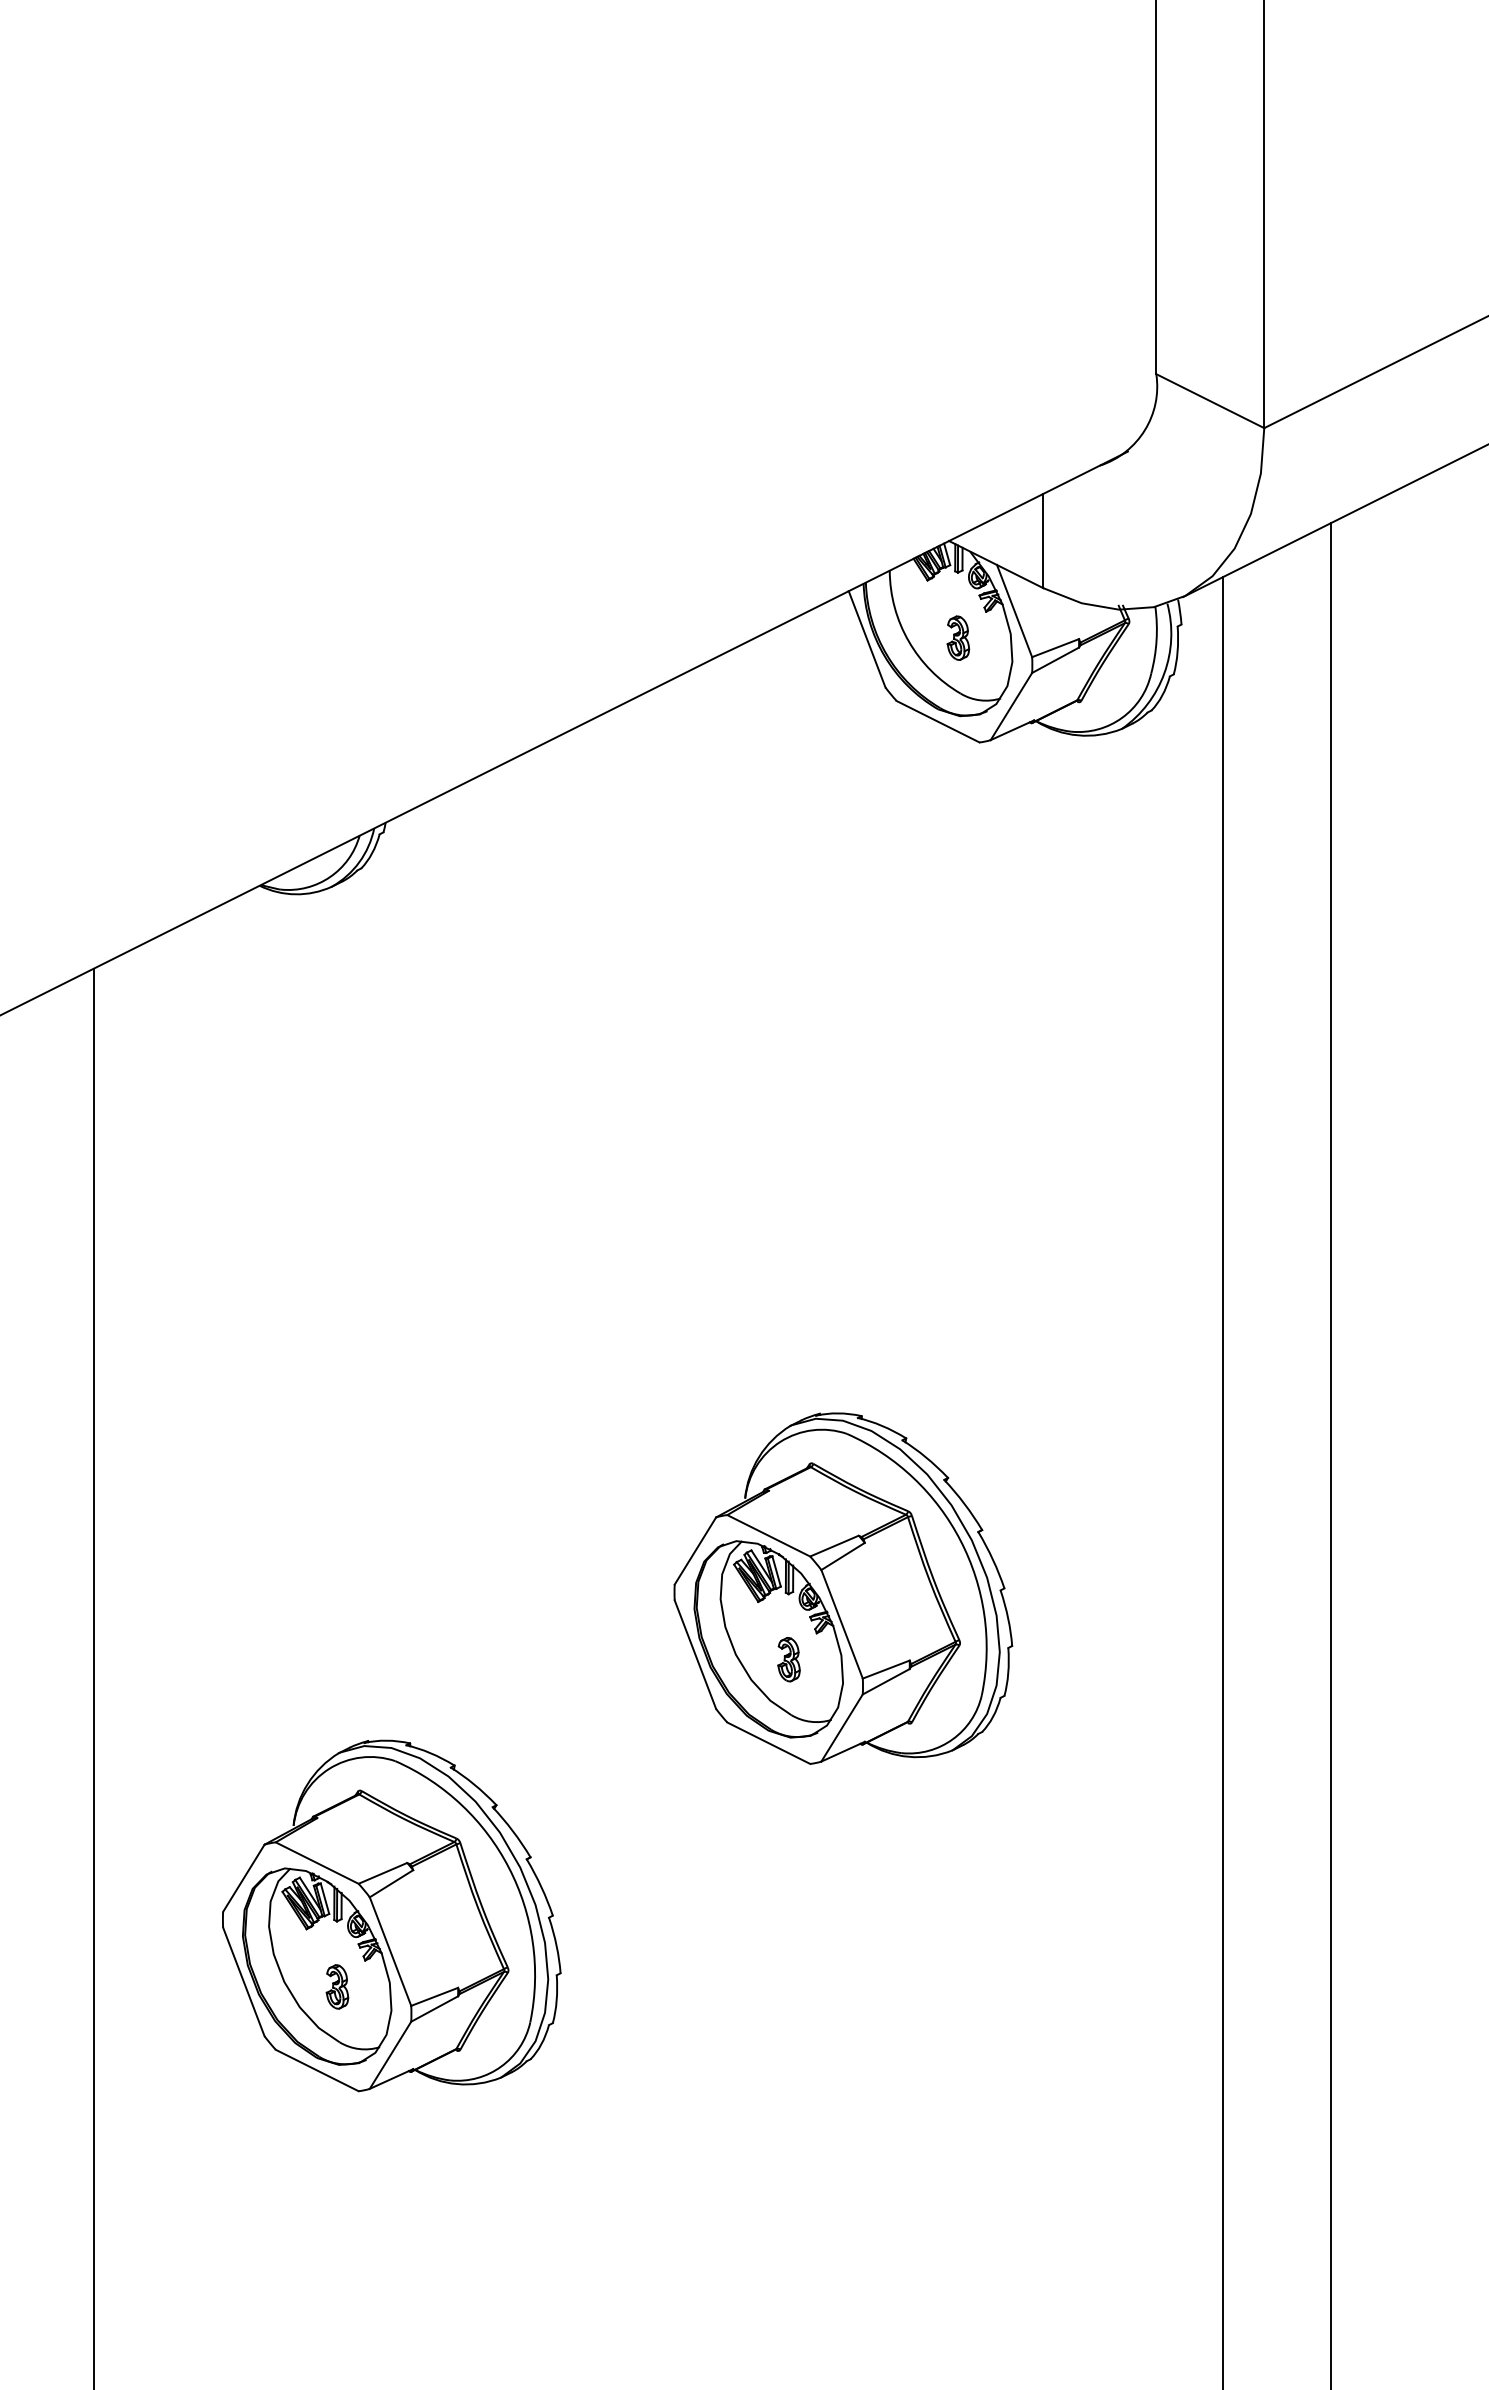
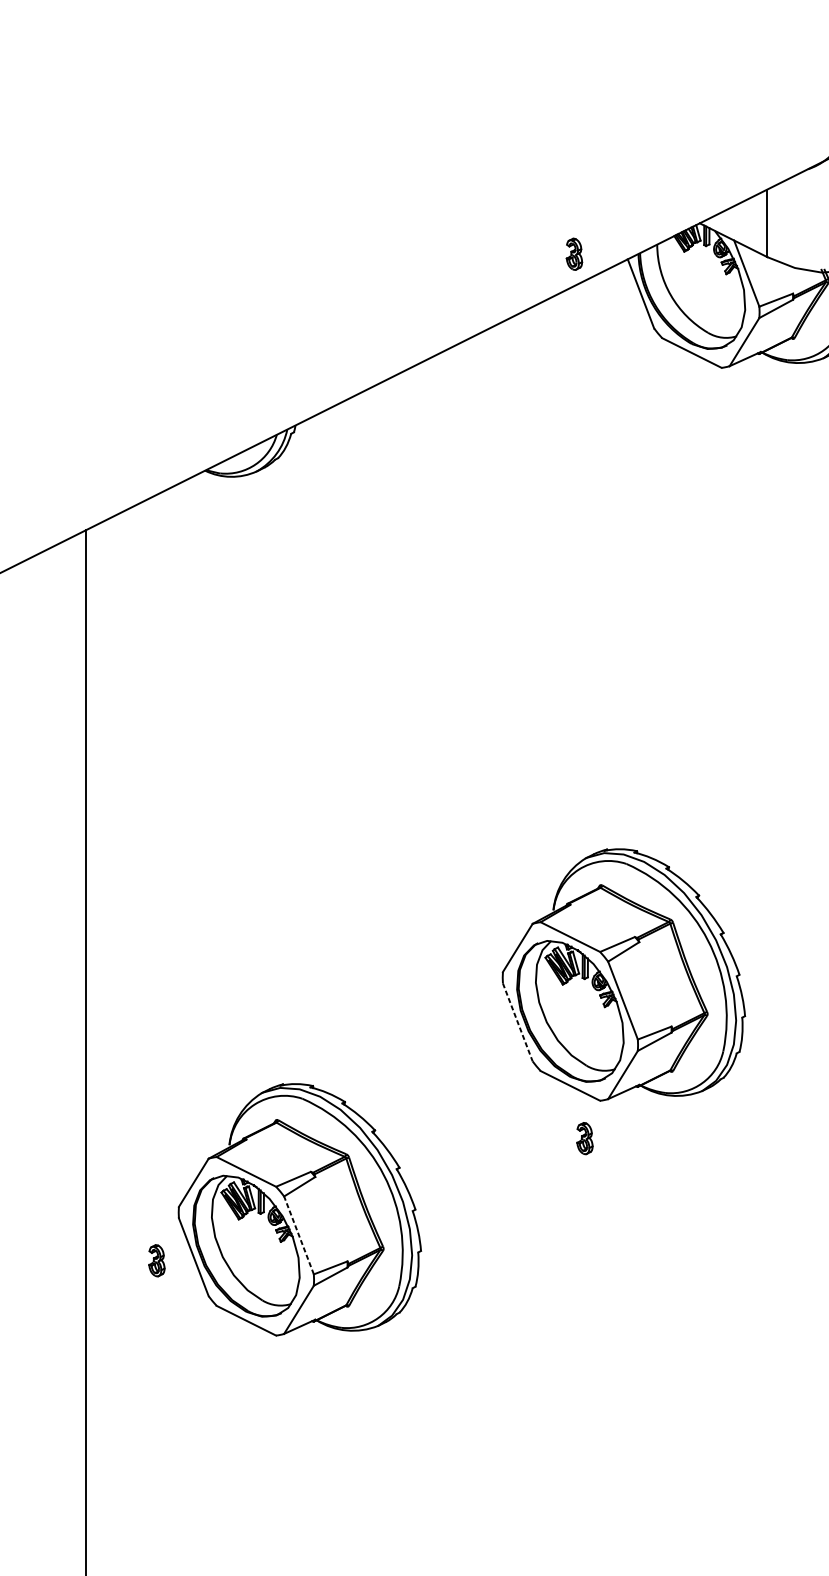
part: (958, 637) -> (574, 253), moved
line: (695, 1655) -> (517, 1022), solid -> dashed
part: (788, 1659) -> (584, 1138), moved
line: (390, 1951) -> (299, 1235), solid -> dashed
part: (337, 1986) -> (156, 1260), moved

